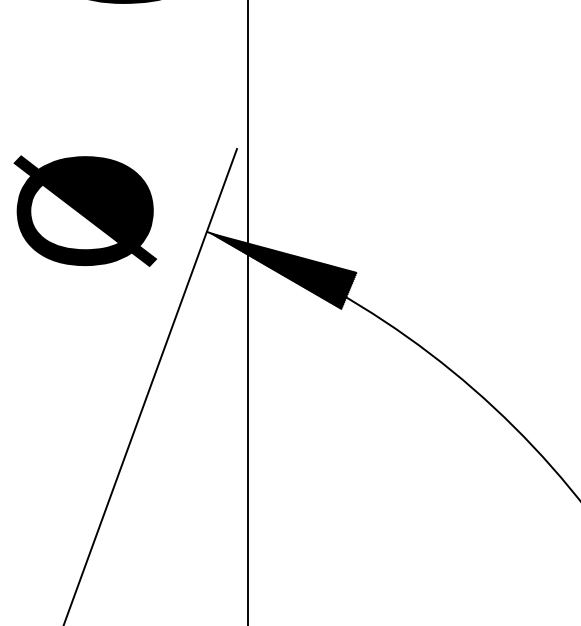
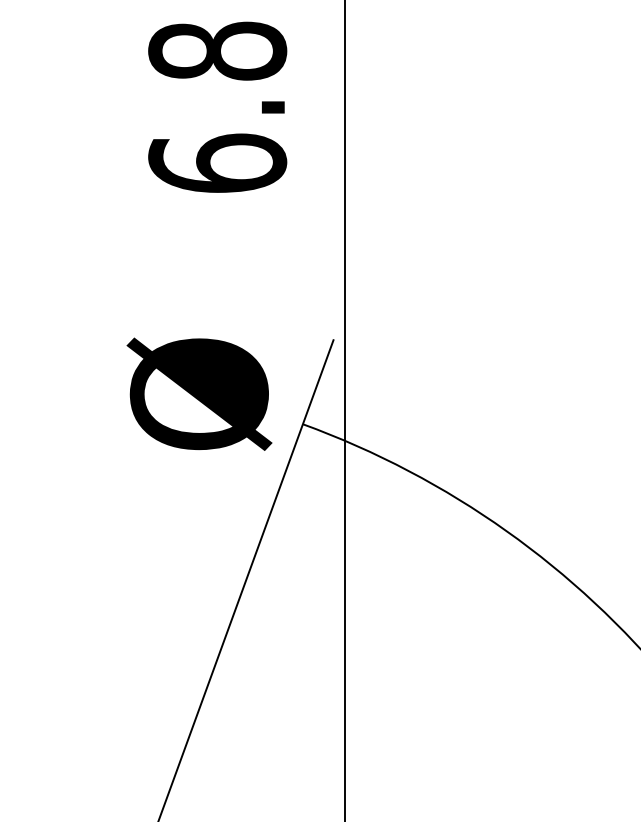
text: (85, 210) -> (199, 393), moved
hatch: (282, 270) -> (379, 463), removed

